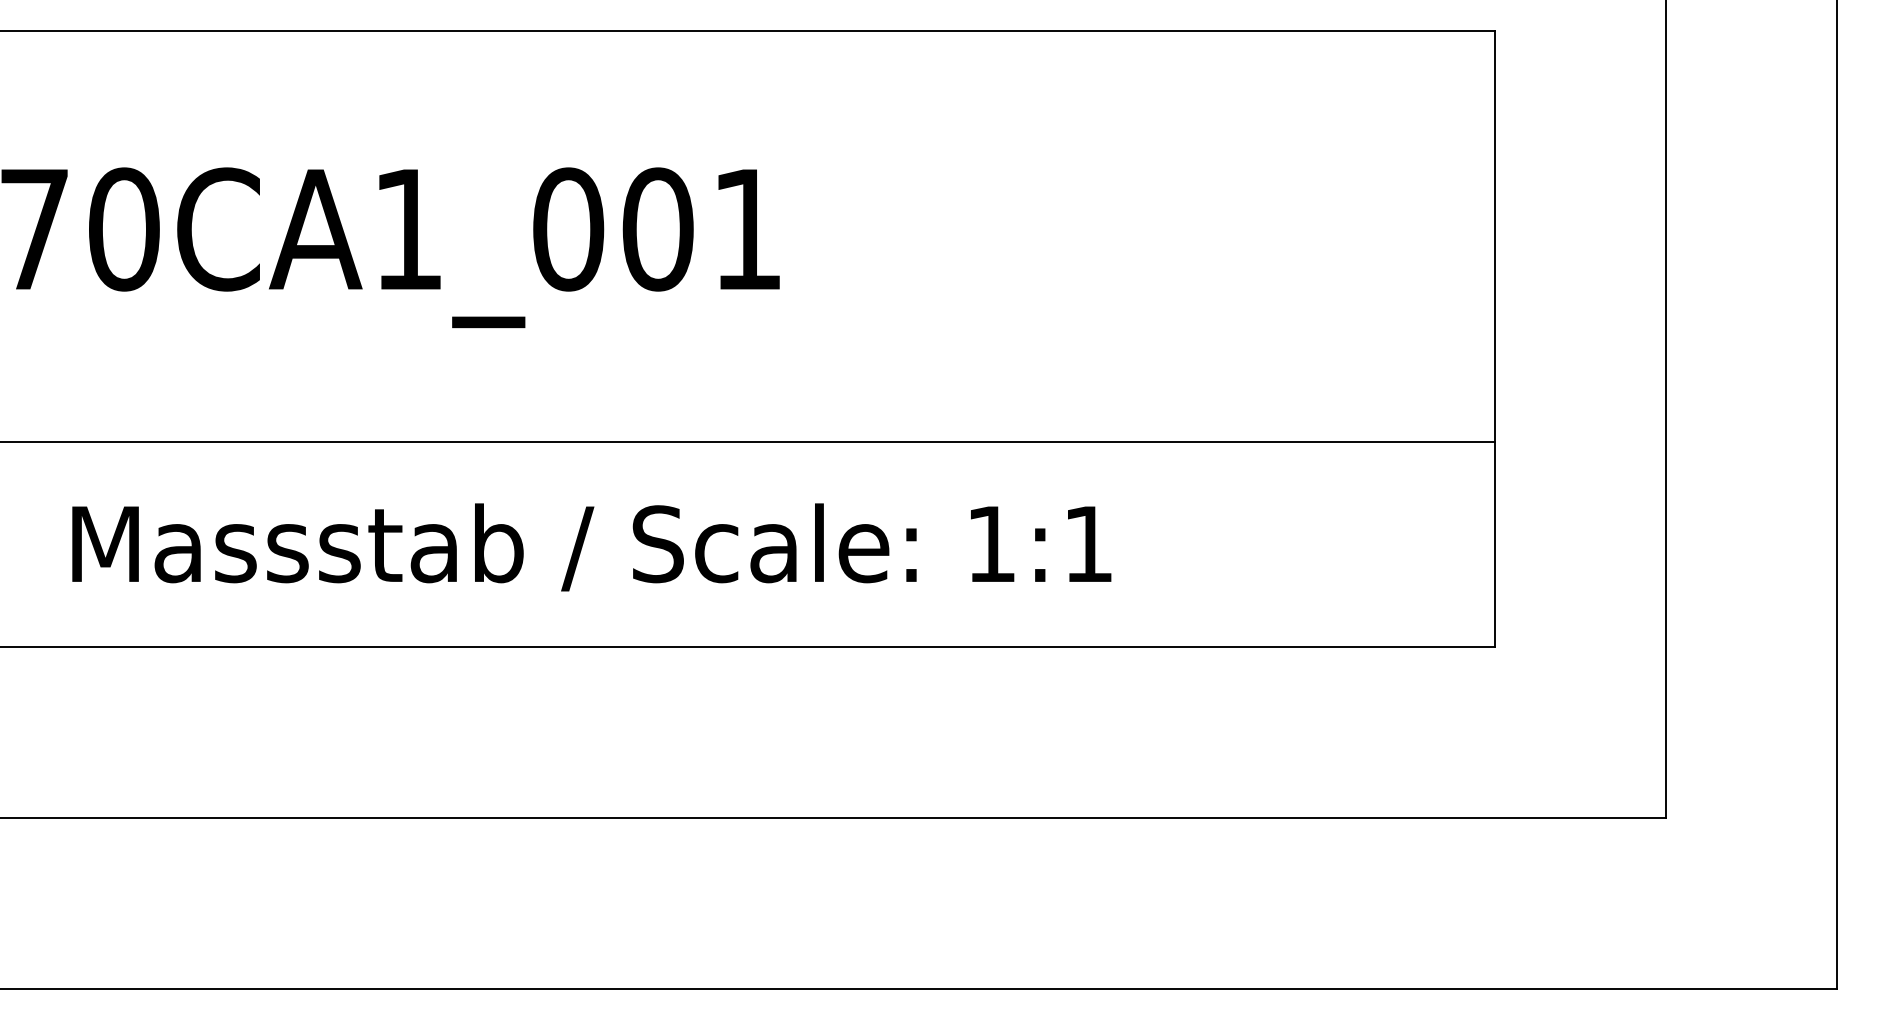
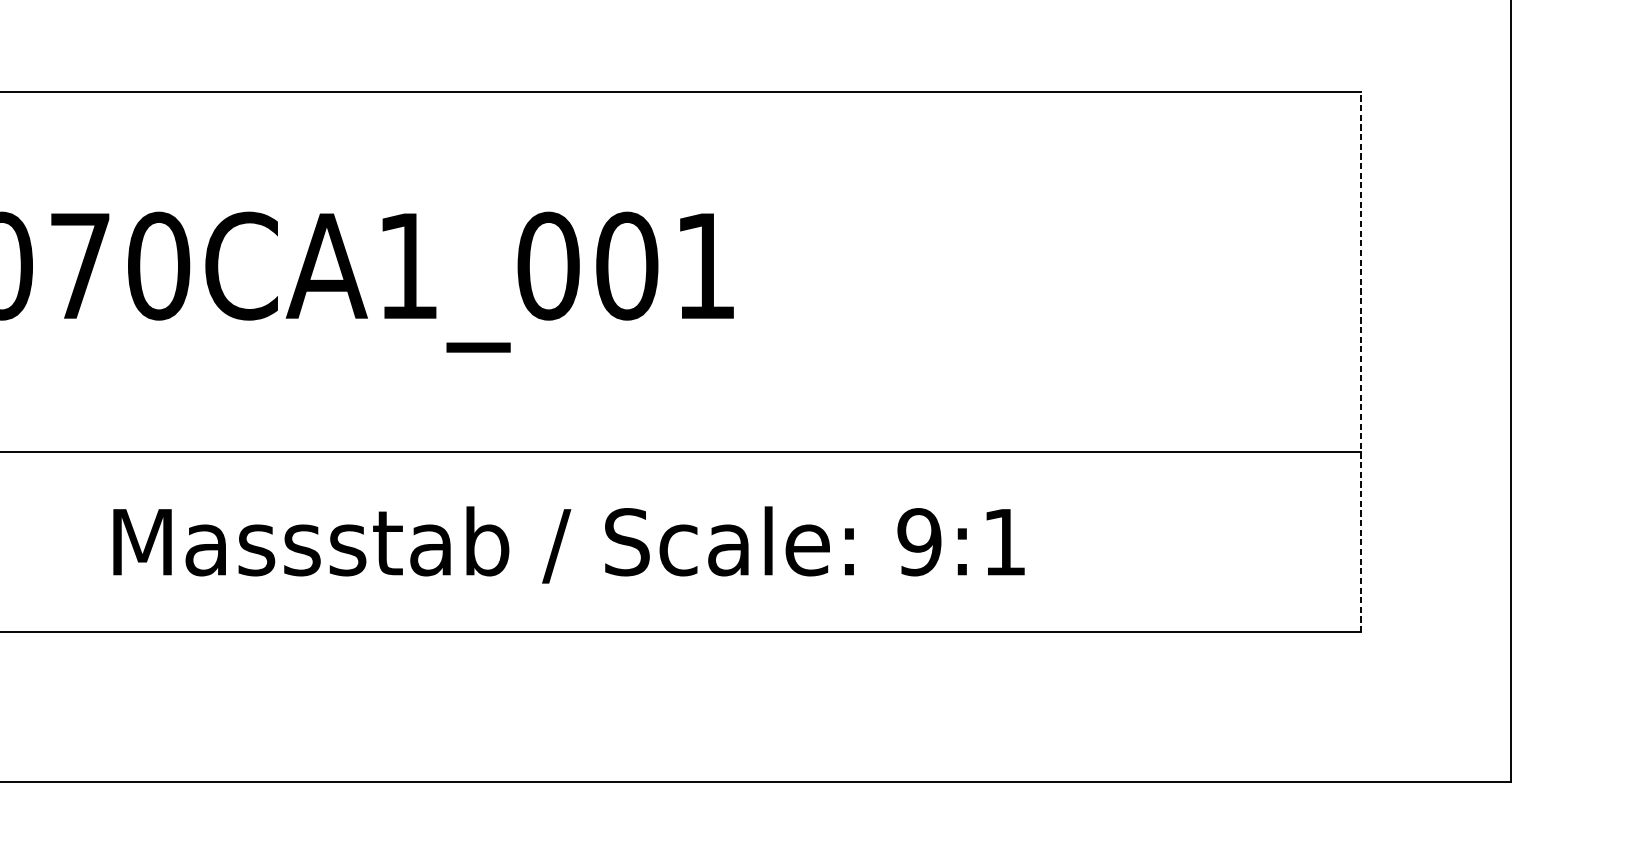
line: (1494, 338) -> (1360, 361), solid -> dashed
text: (991, 544) -> (919, 542), 1:1 -> 9:1

